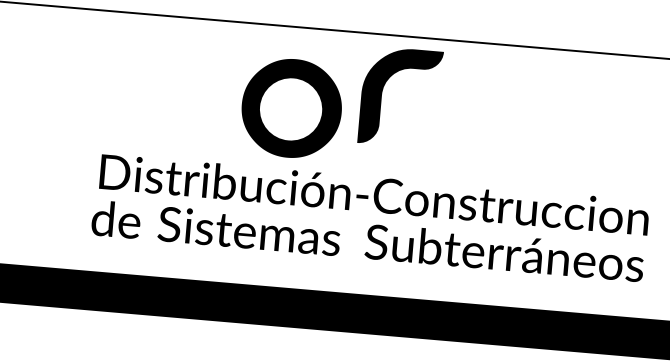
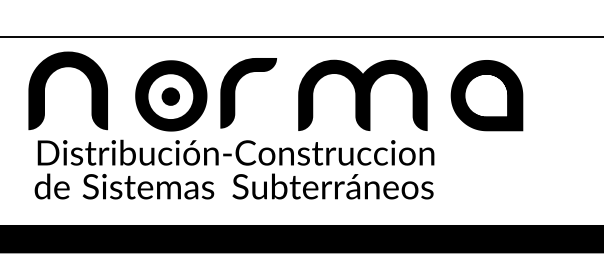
part: (120, 76) -> (46, 83), added
part: (382, 96) -> (235, 93), moved
fill: (290, 109) -> (170, 96), added
fill: (556, 130) -> (362, 95), added

